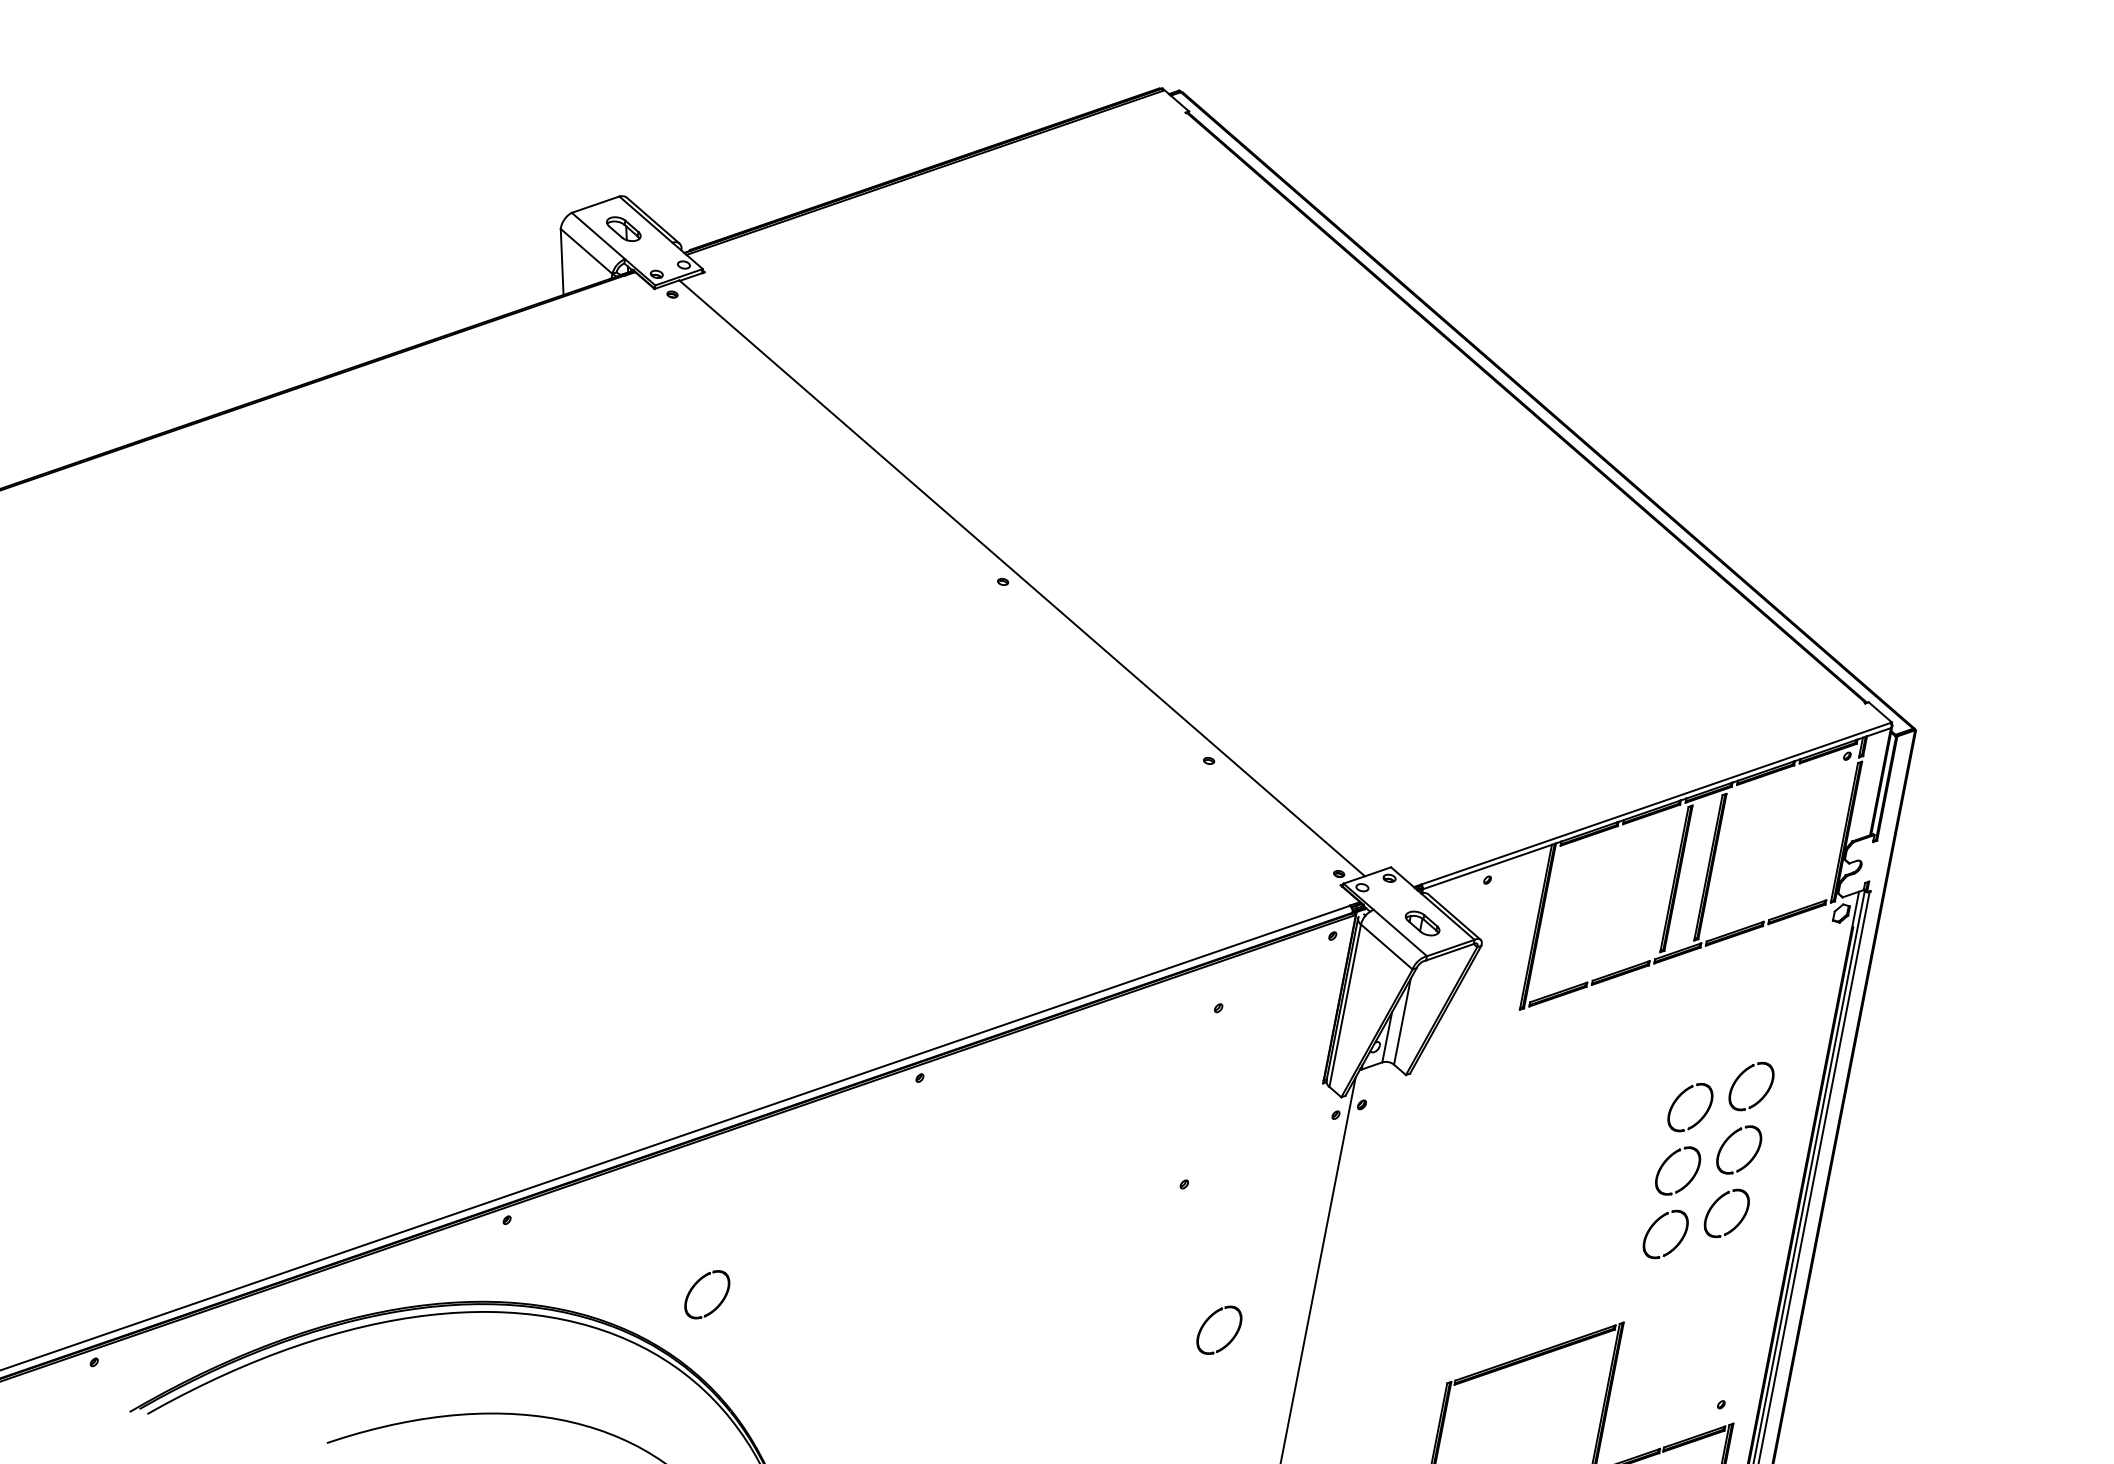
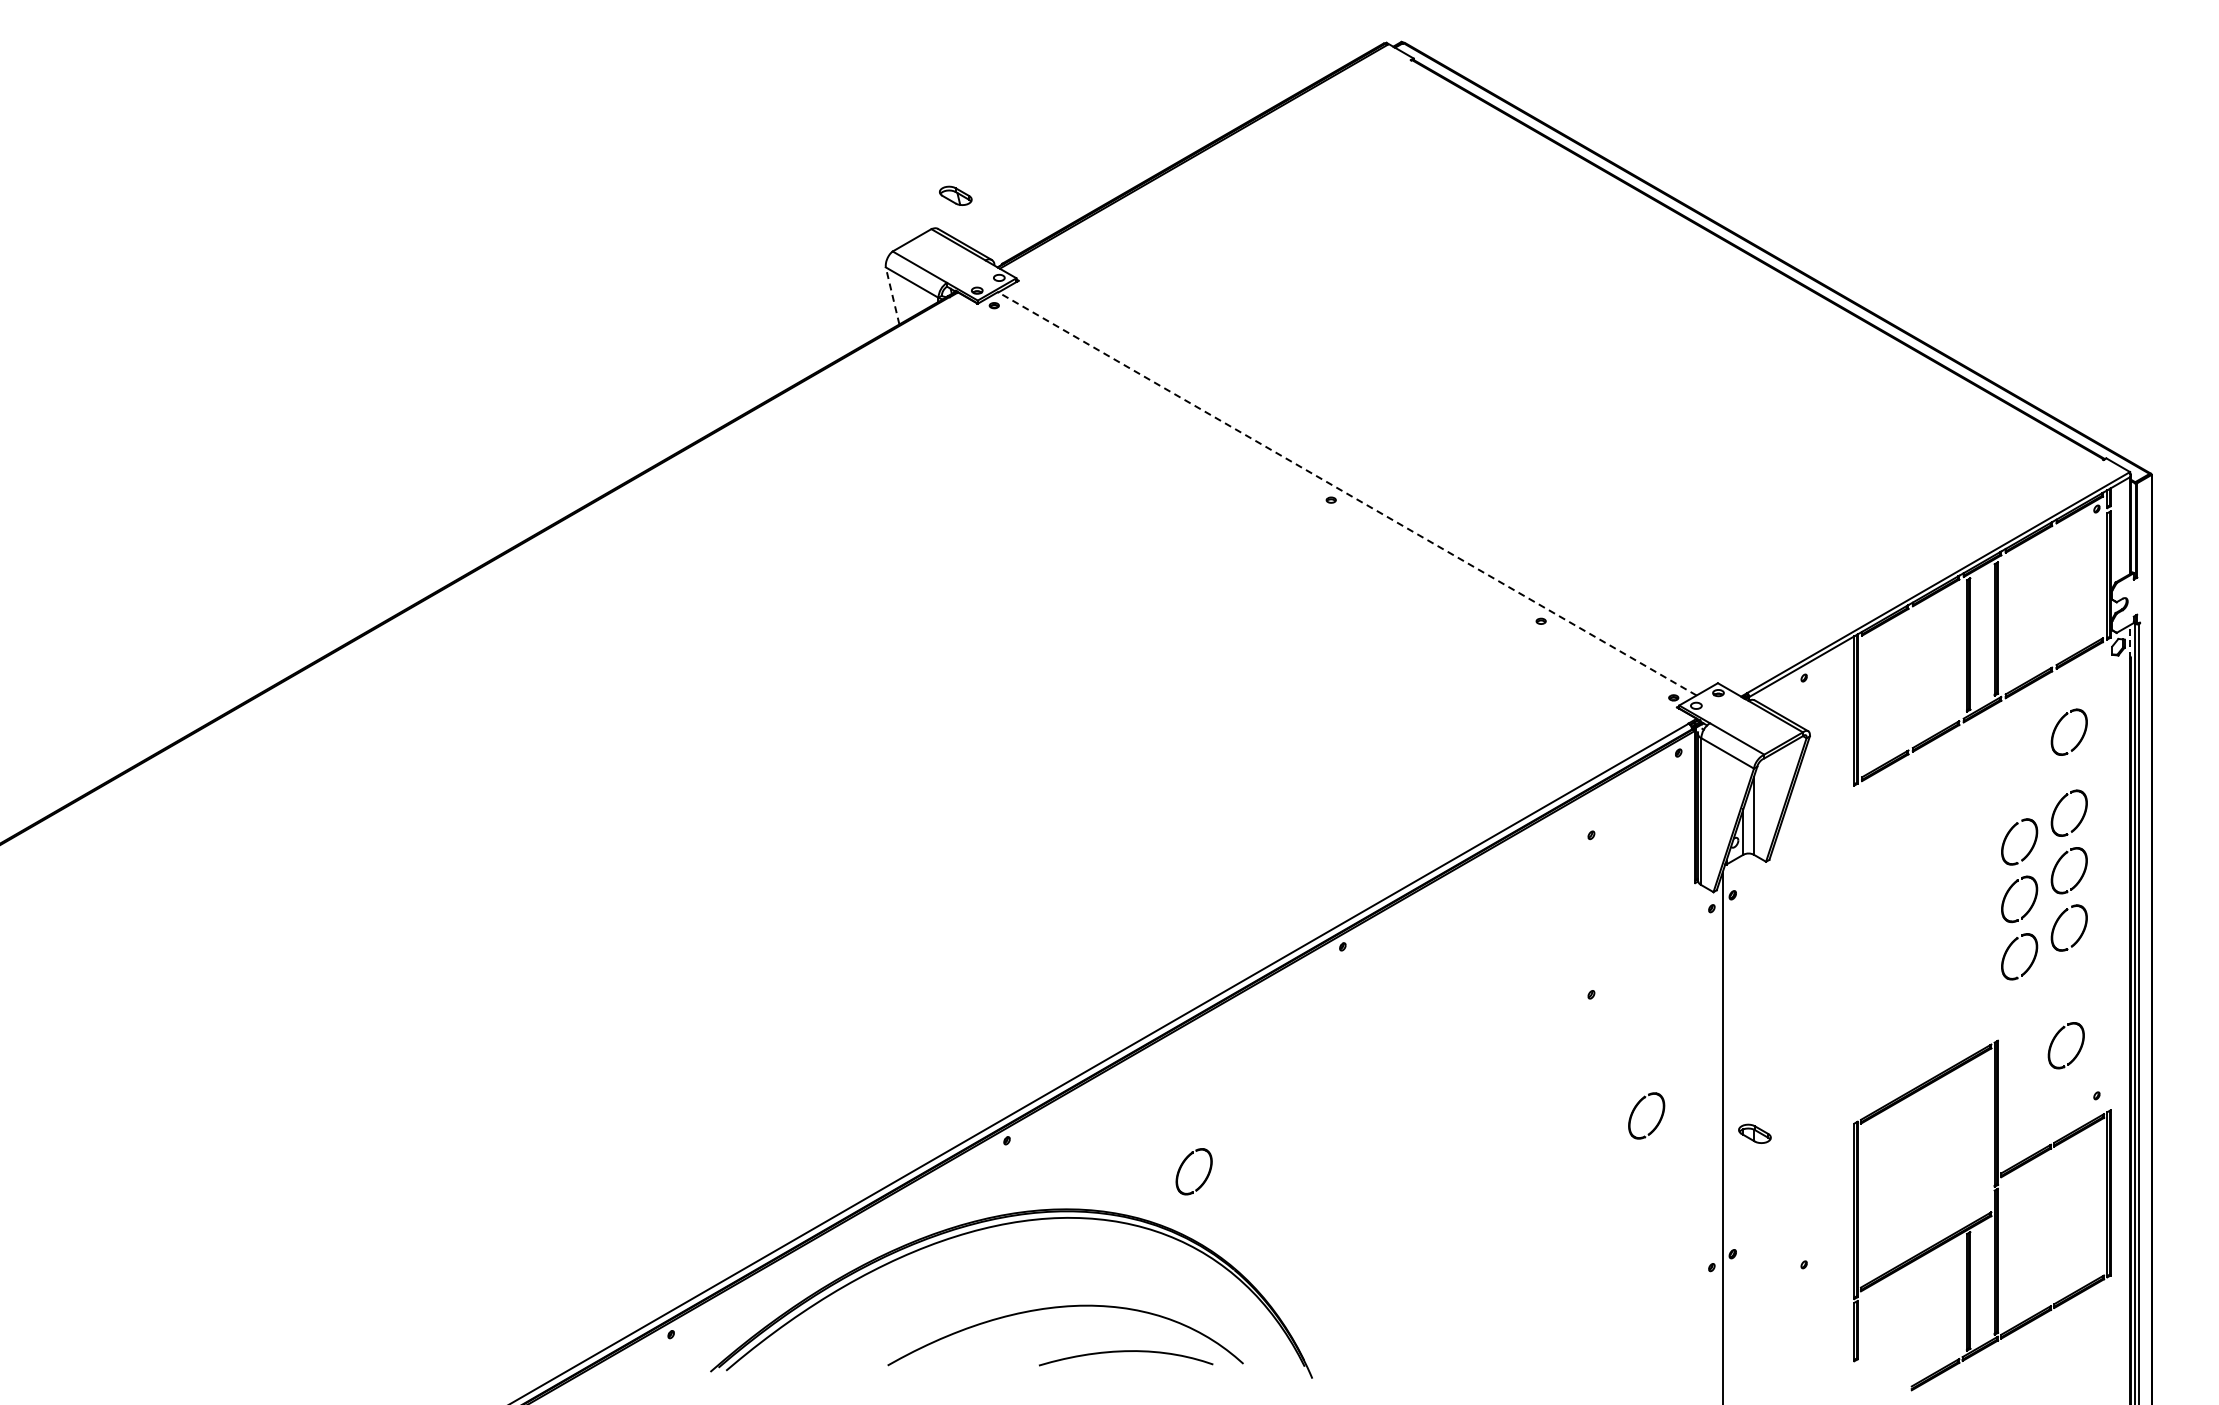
part: (623, 228) -> (955, 195), moved
line: (562, 261) -> (892, 295), solid -> dashed
line: (1021, 577) -> (1346, 493), solid -> dashed
line: (1855, 910) -> (2130, 642), solid -> dashed
part: (1422, 923) -> (1754, 1133), moved
part: (1758, 987) -> (2058, 725), added
part: (1689, 1331) -> (2056, 1037), added

